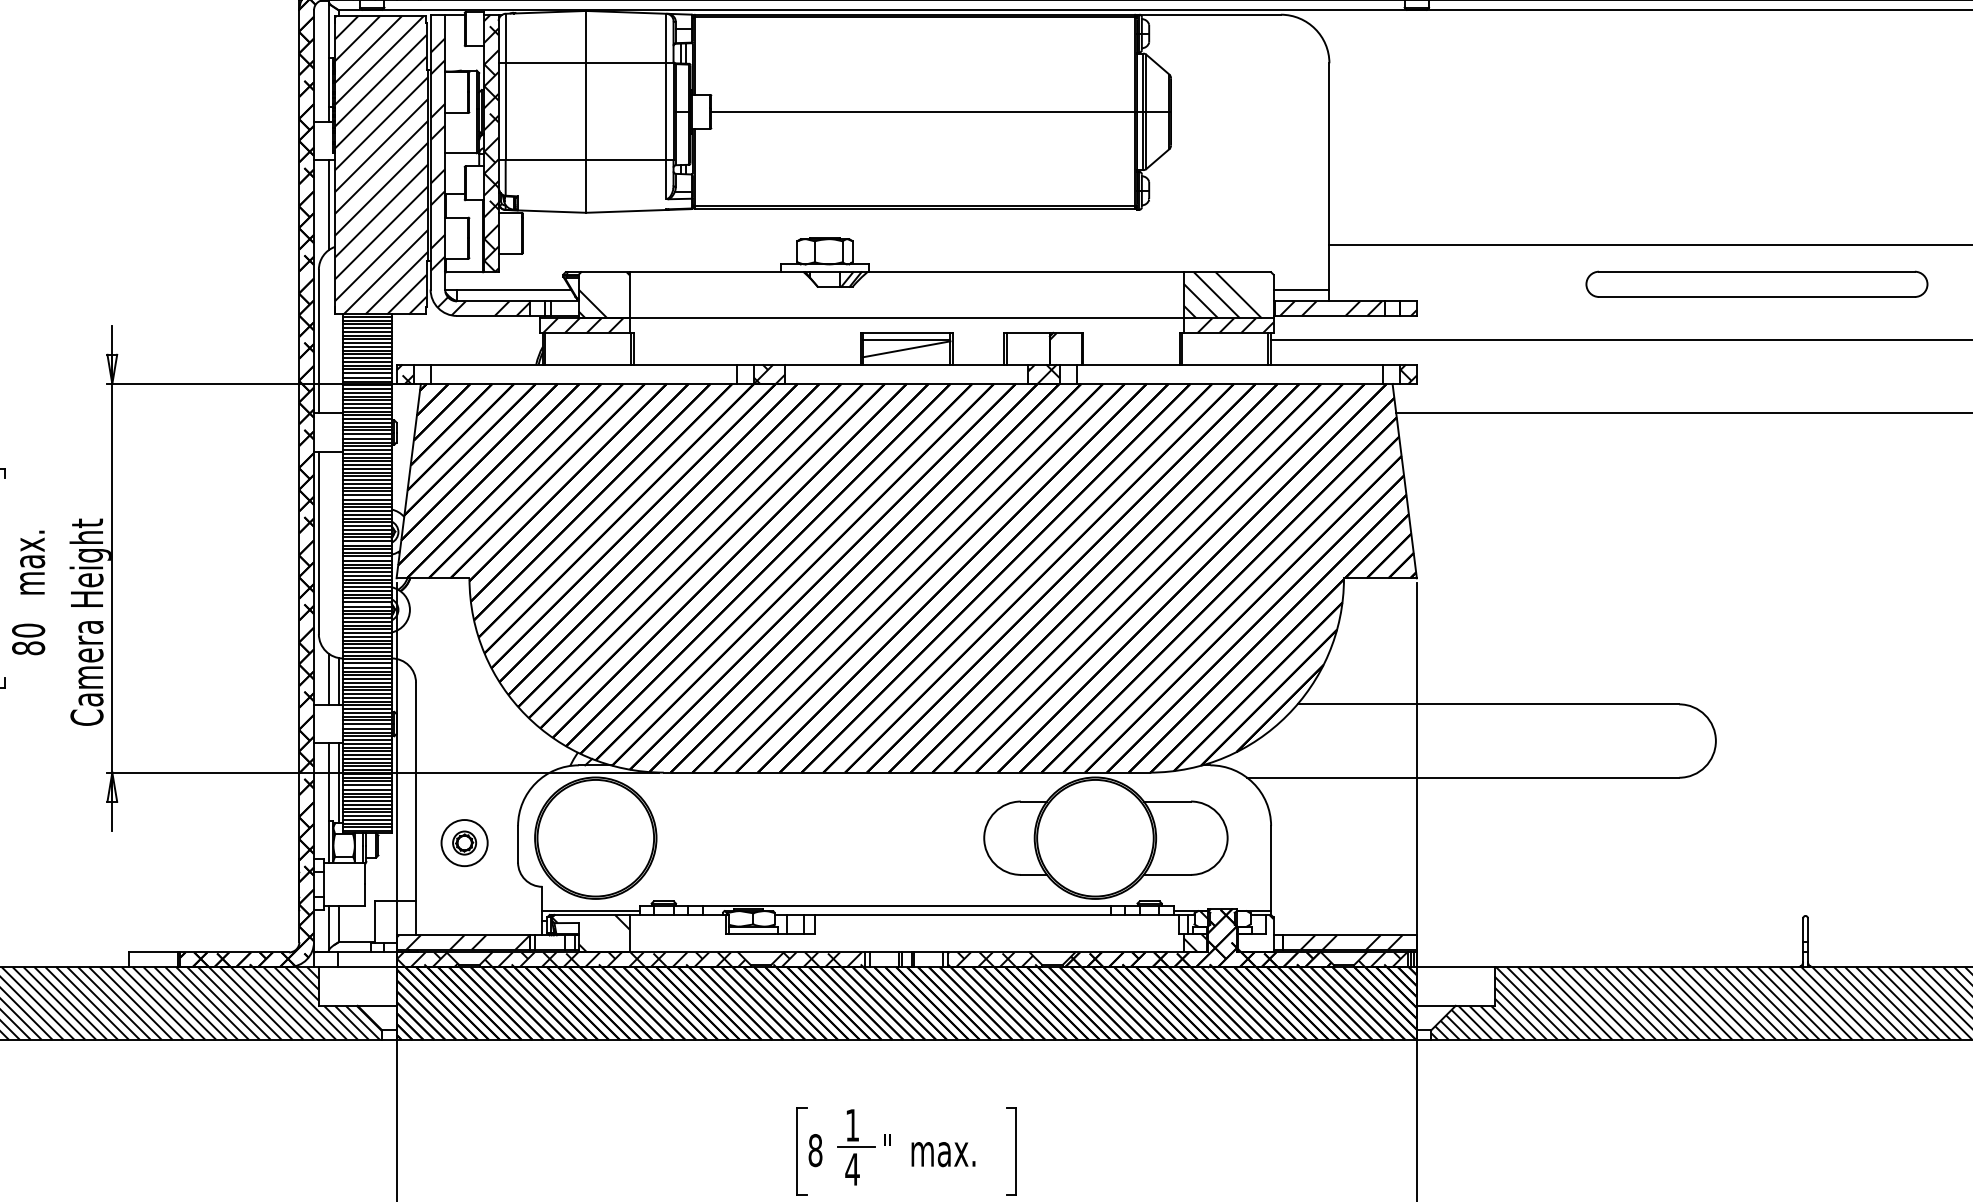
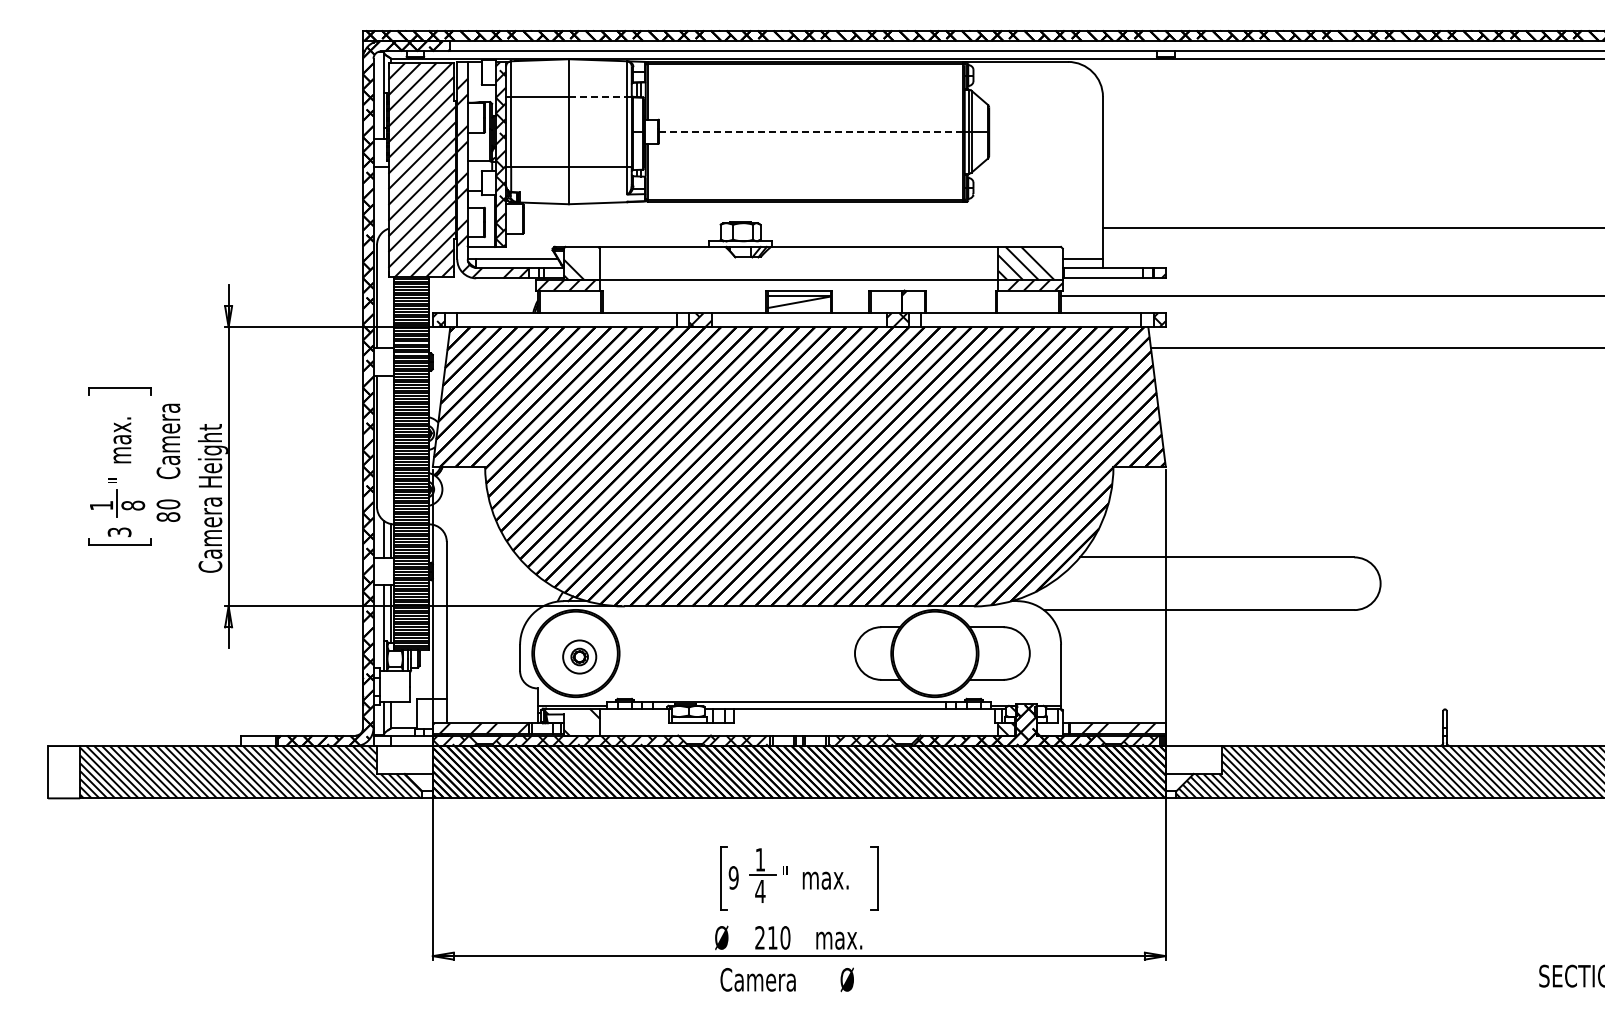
line: (625, 62) -> (597, 96), solid -> dashed
line: (922, 111) -> (810, 131), solid -> dashed
line: (327, 204) -> (383, 198), removed
part: (1756, 284) -> (1409, 255), removed
hatch: (1330, 307) -> (1103, 272), removed
text: (28, 543) -> (168, 441), max. -> Camera
part: (464, 842) -> (579, 656), moved
text: (815, 1149) -> (733, 877), 8 -> 9

